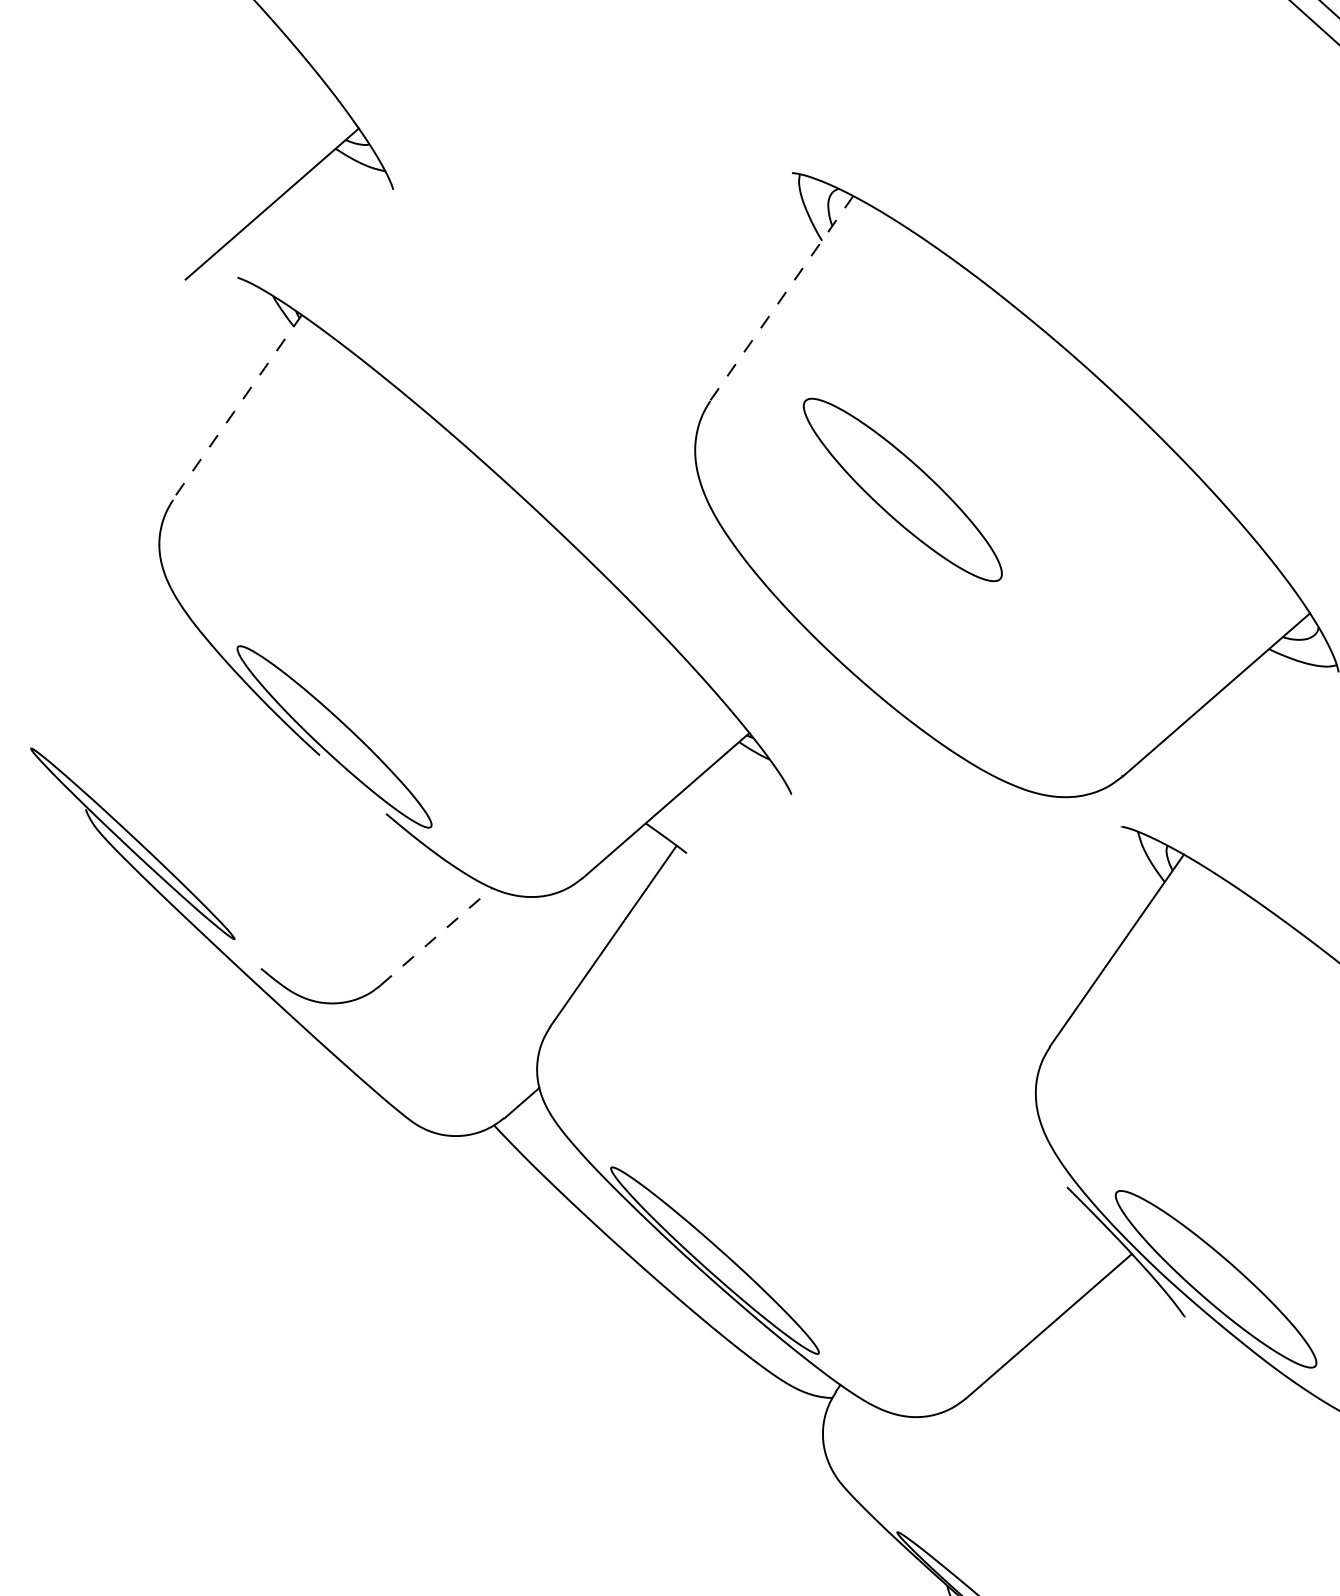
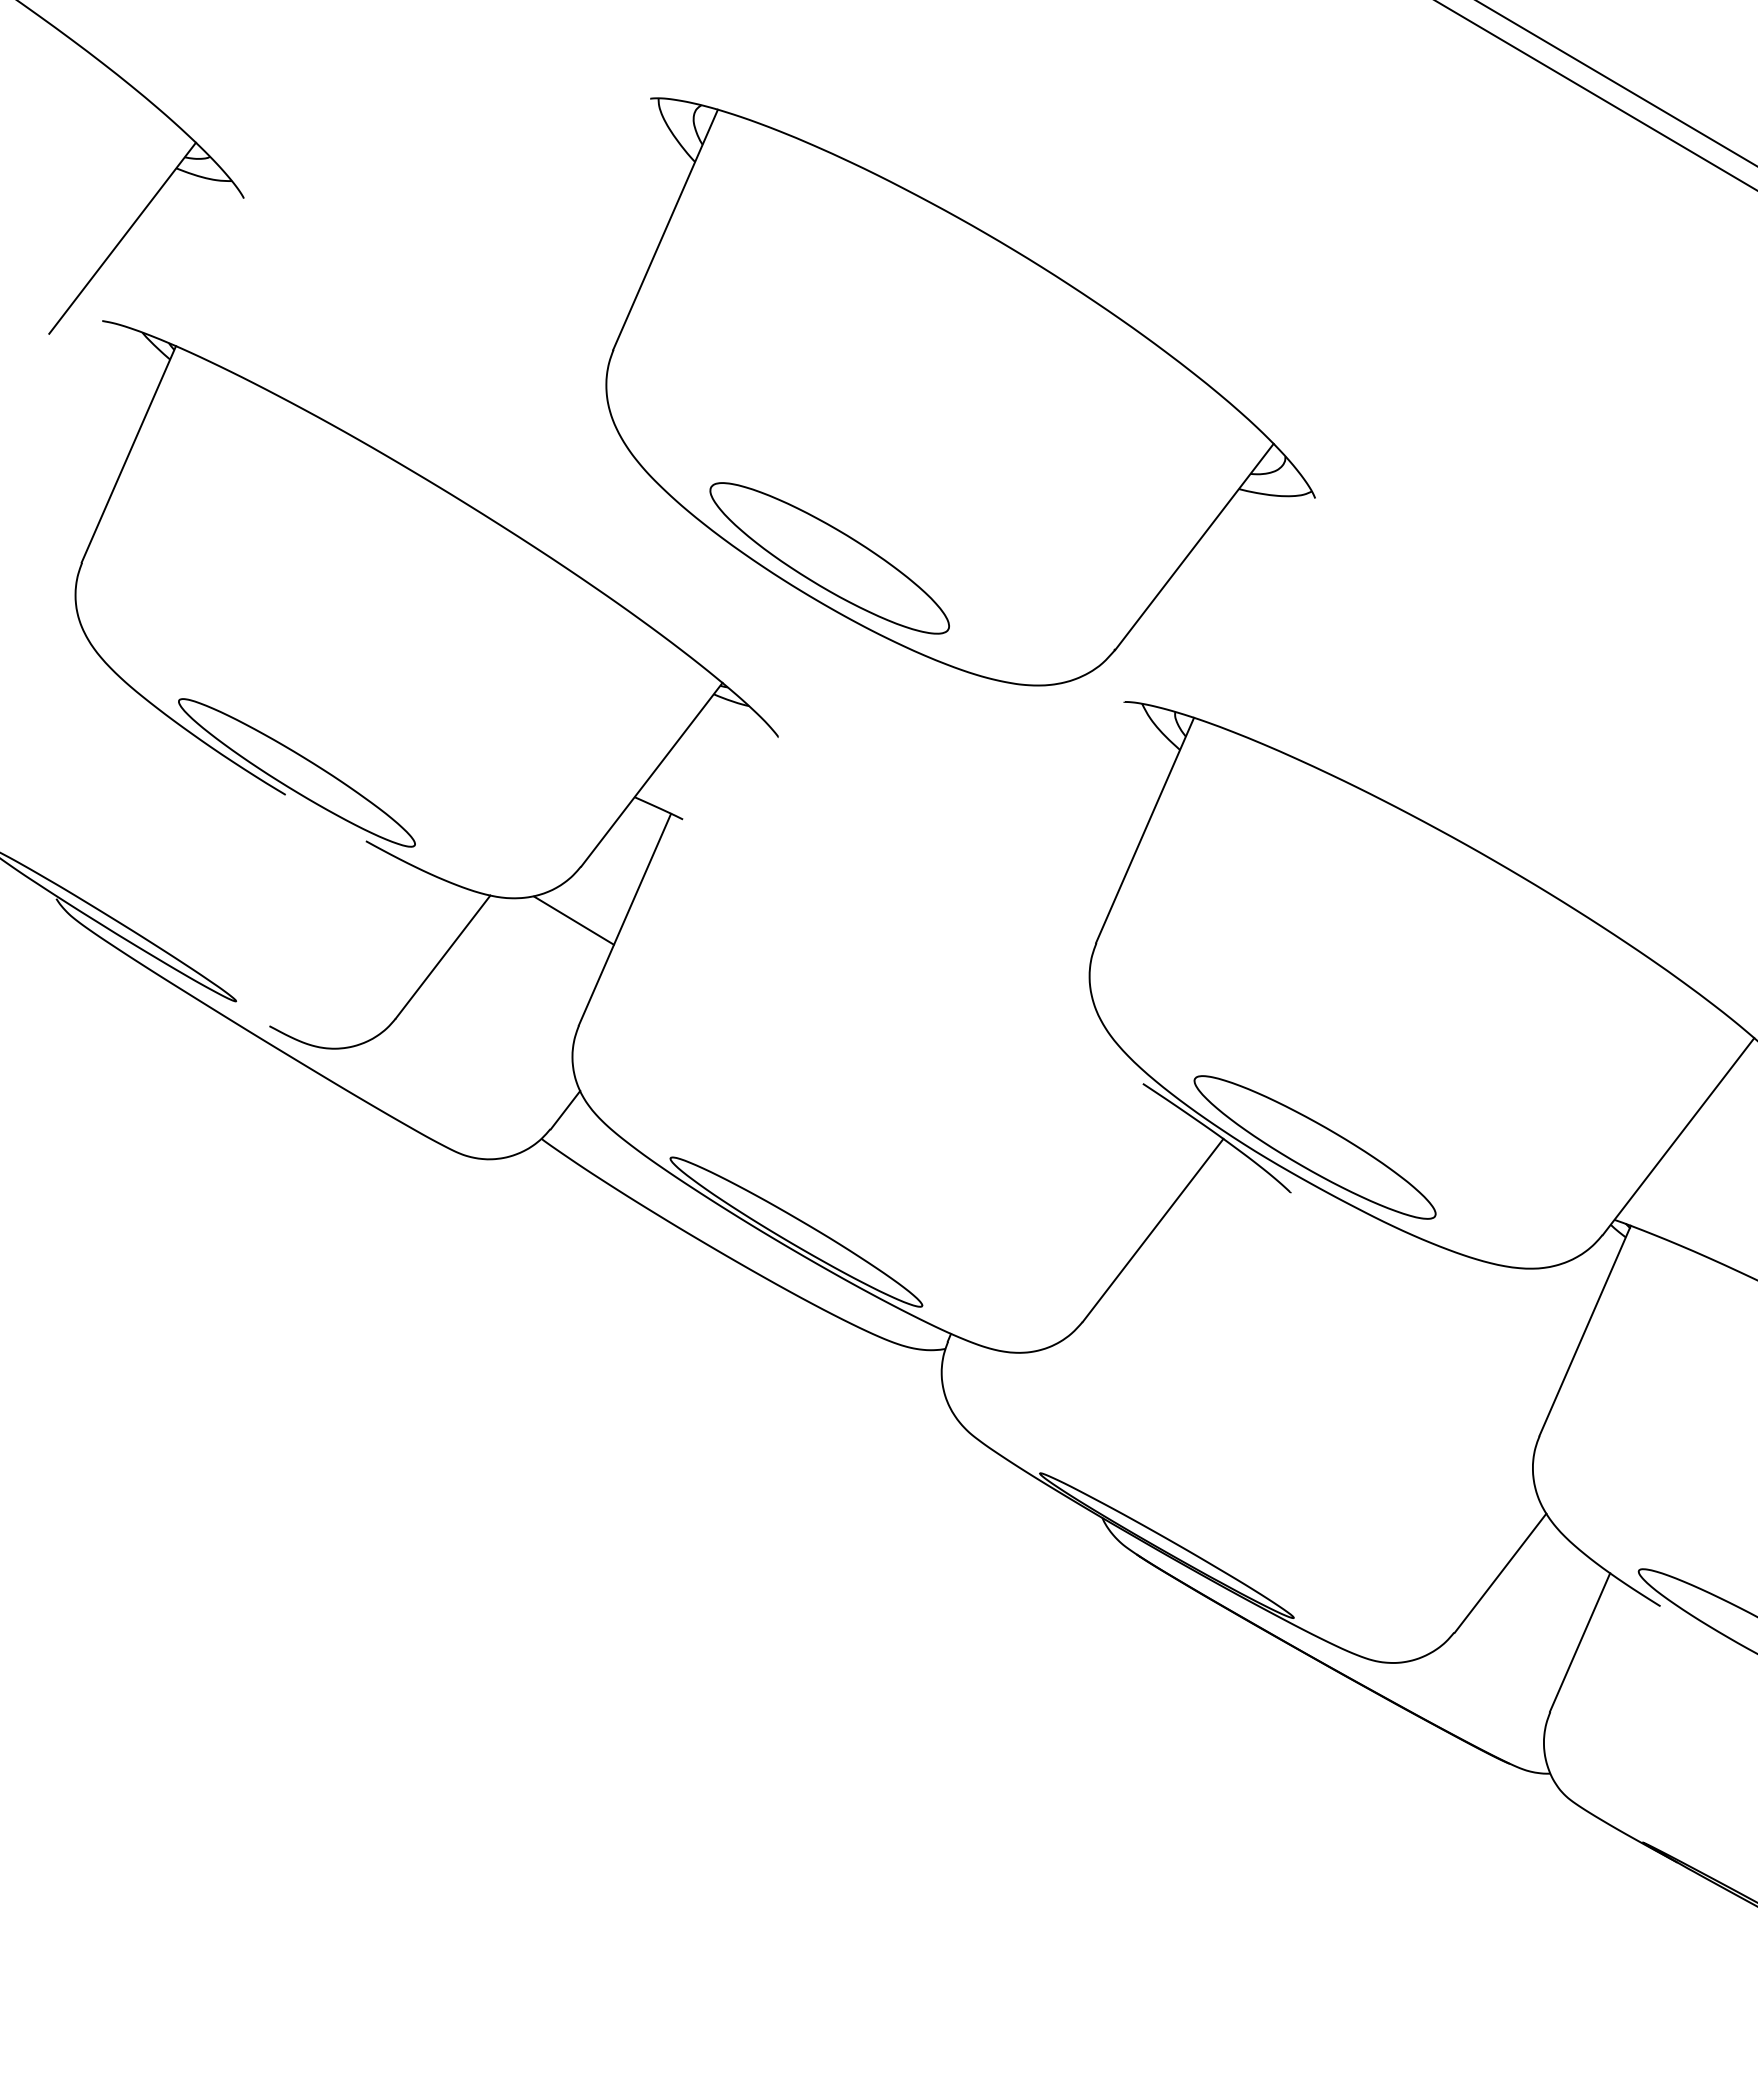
line: (781, 299) -> (665, 230), dashed -> solid
line: (236, 407) -> (128, 454), dashed -> solid
part: (902, 490) -> (829, 558), moved
line: (565, 927) -> (573, 920), added
line: (436, 937) -> (443, 957), dashed -> solid

